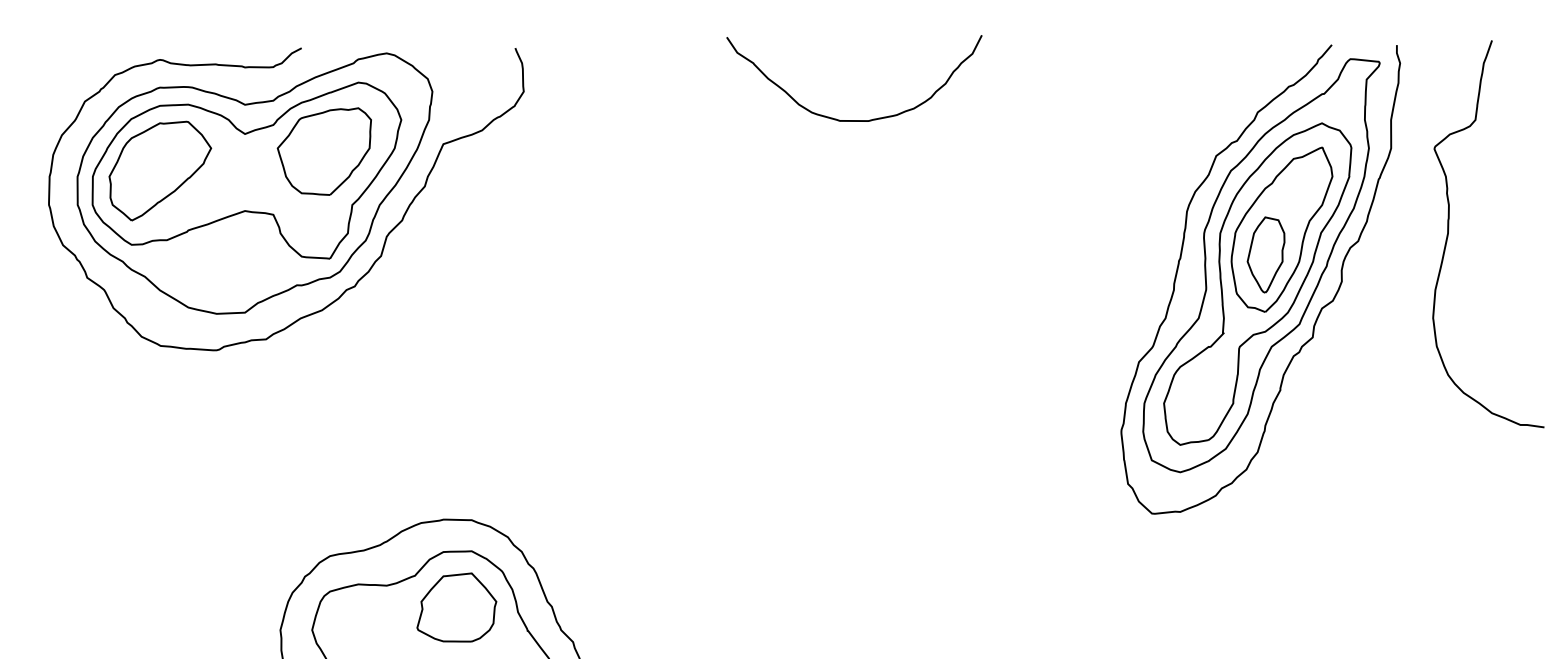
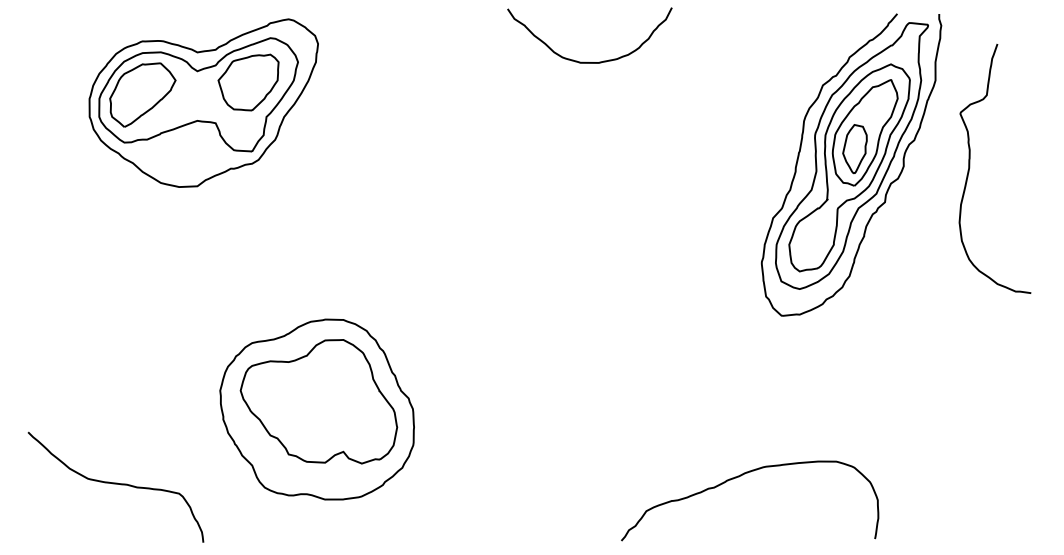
curve: (1450, 232) -> (970, 167), moved
curve: (384, 236) -> (287, 137), removed
part: (456, 606) -> (333, 375), removed

